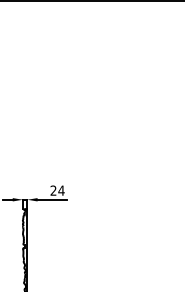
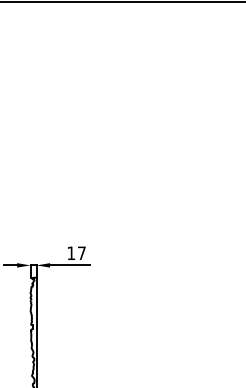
text: (57, 190) -> (76, 252), 24 -> 17

